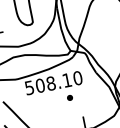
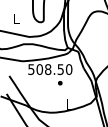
text: (66, 80) -> (60, 69), 508.10 -> 508.50

